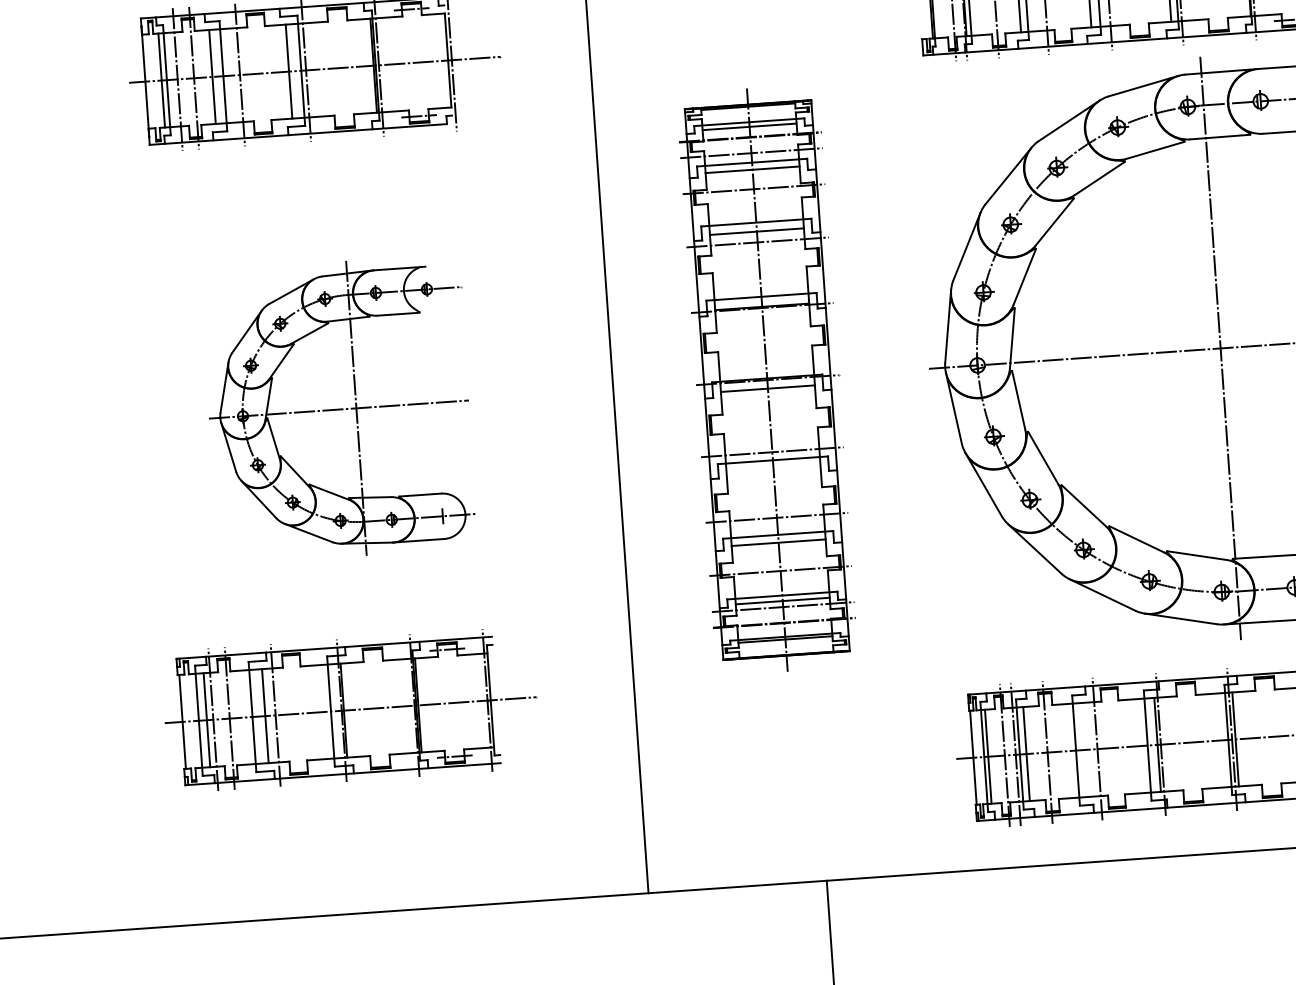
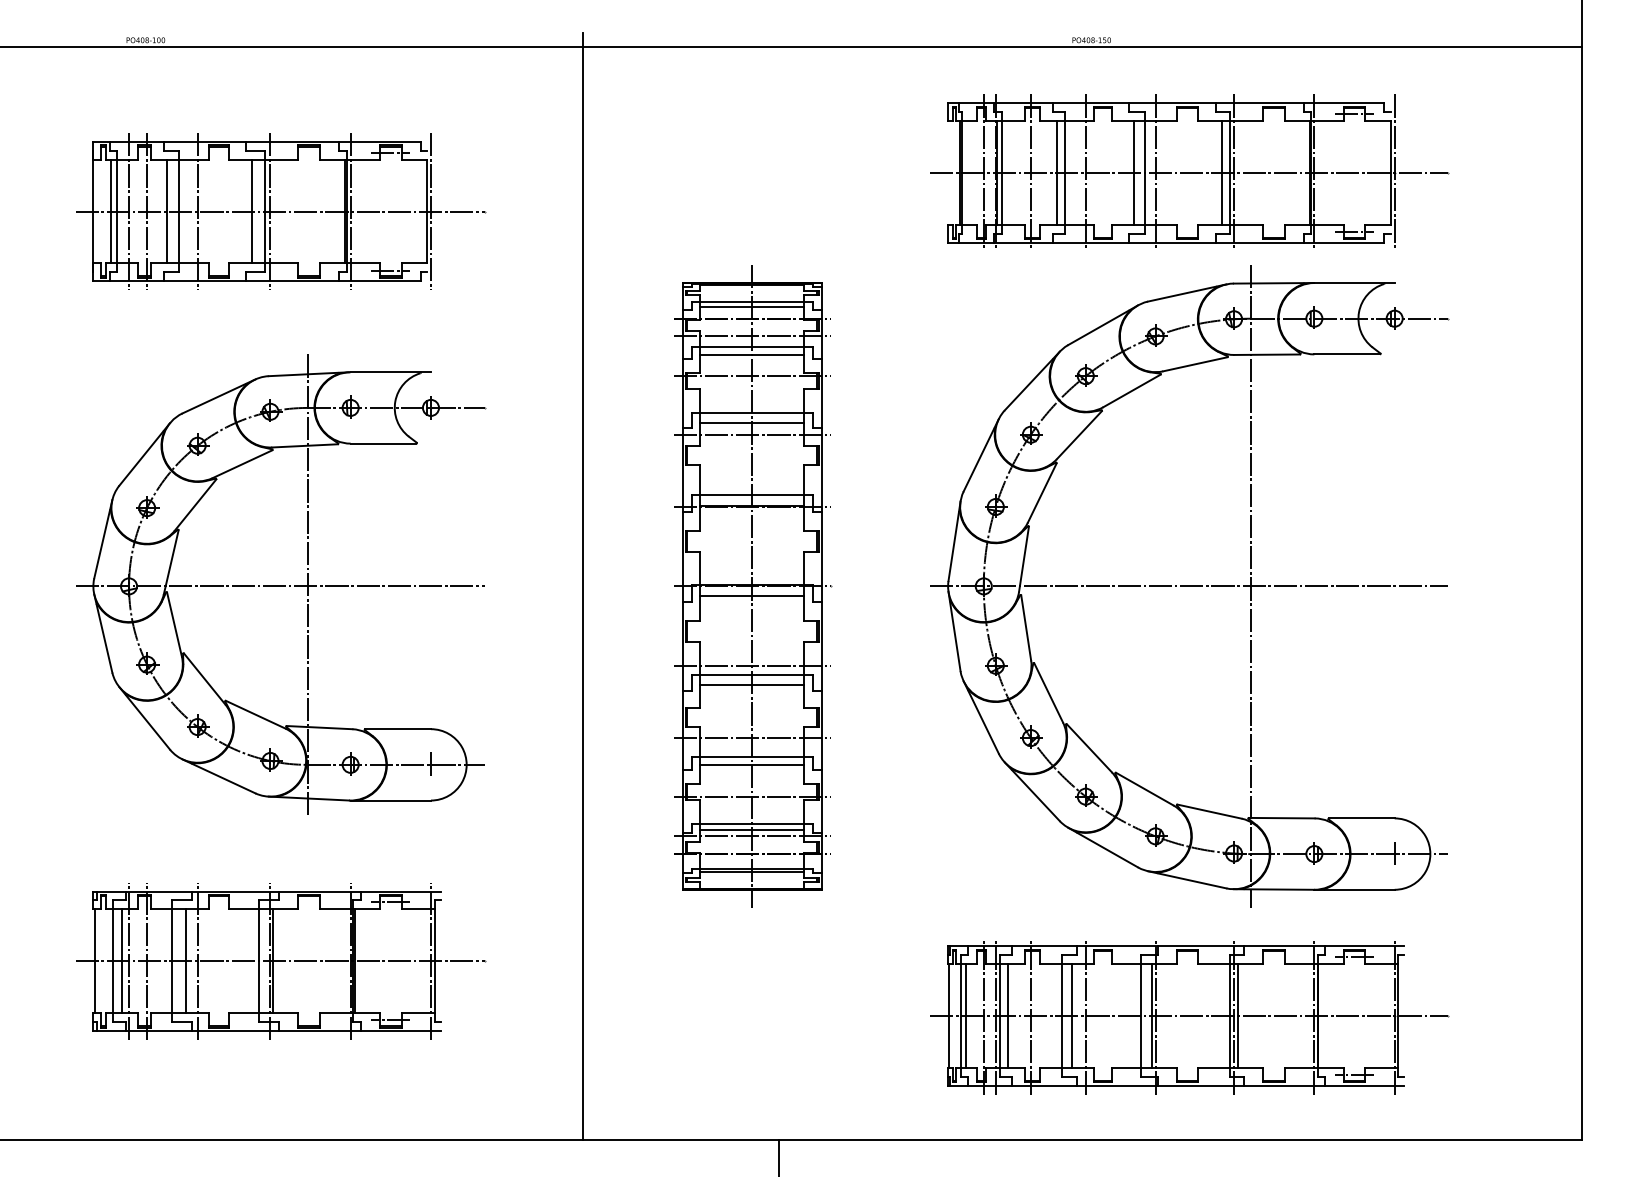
part: (339, 408) -> (281, 584), size x1.43
line: (772, 470) -> (751, 685), added
part: (351, 710) -> (281, 961), moved
line: (1084, 749) -> (1071, 1015), added

